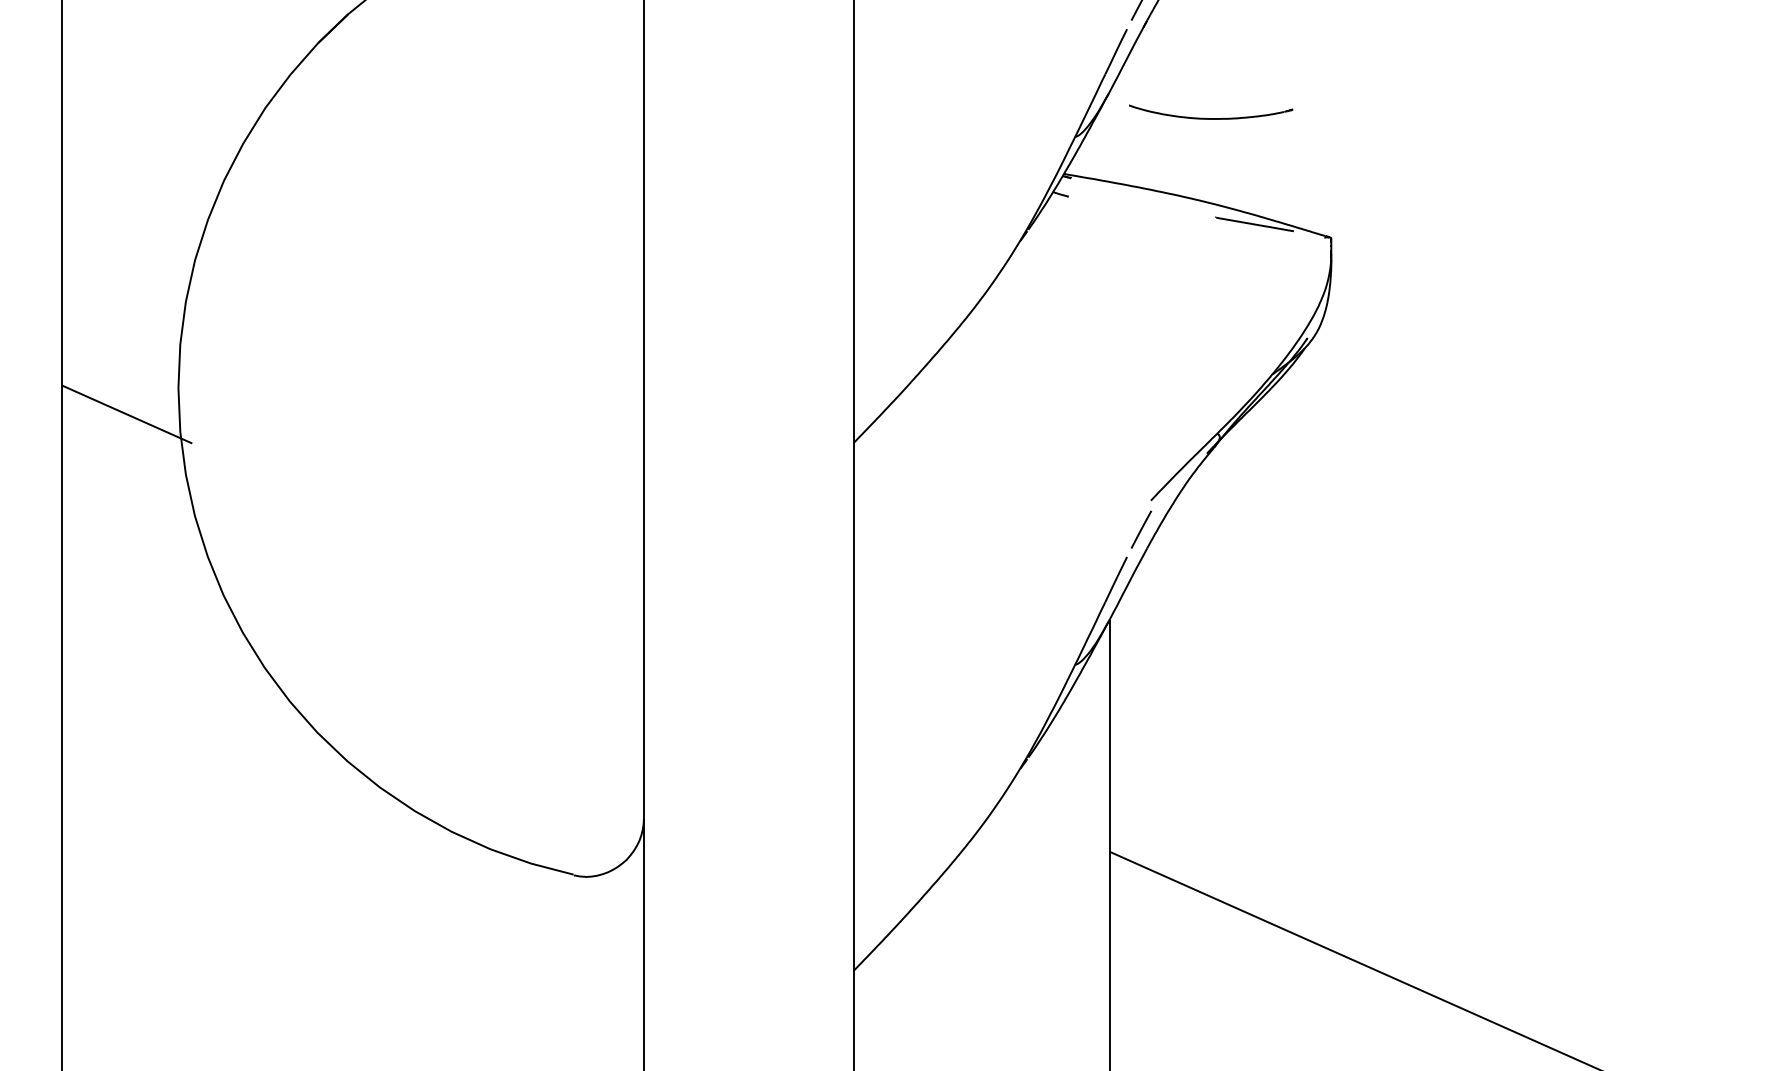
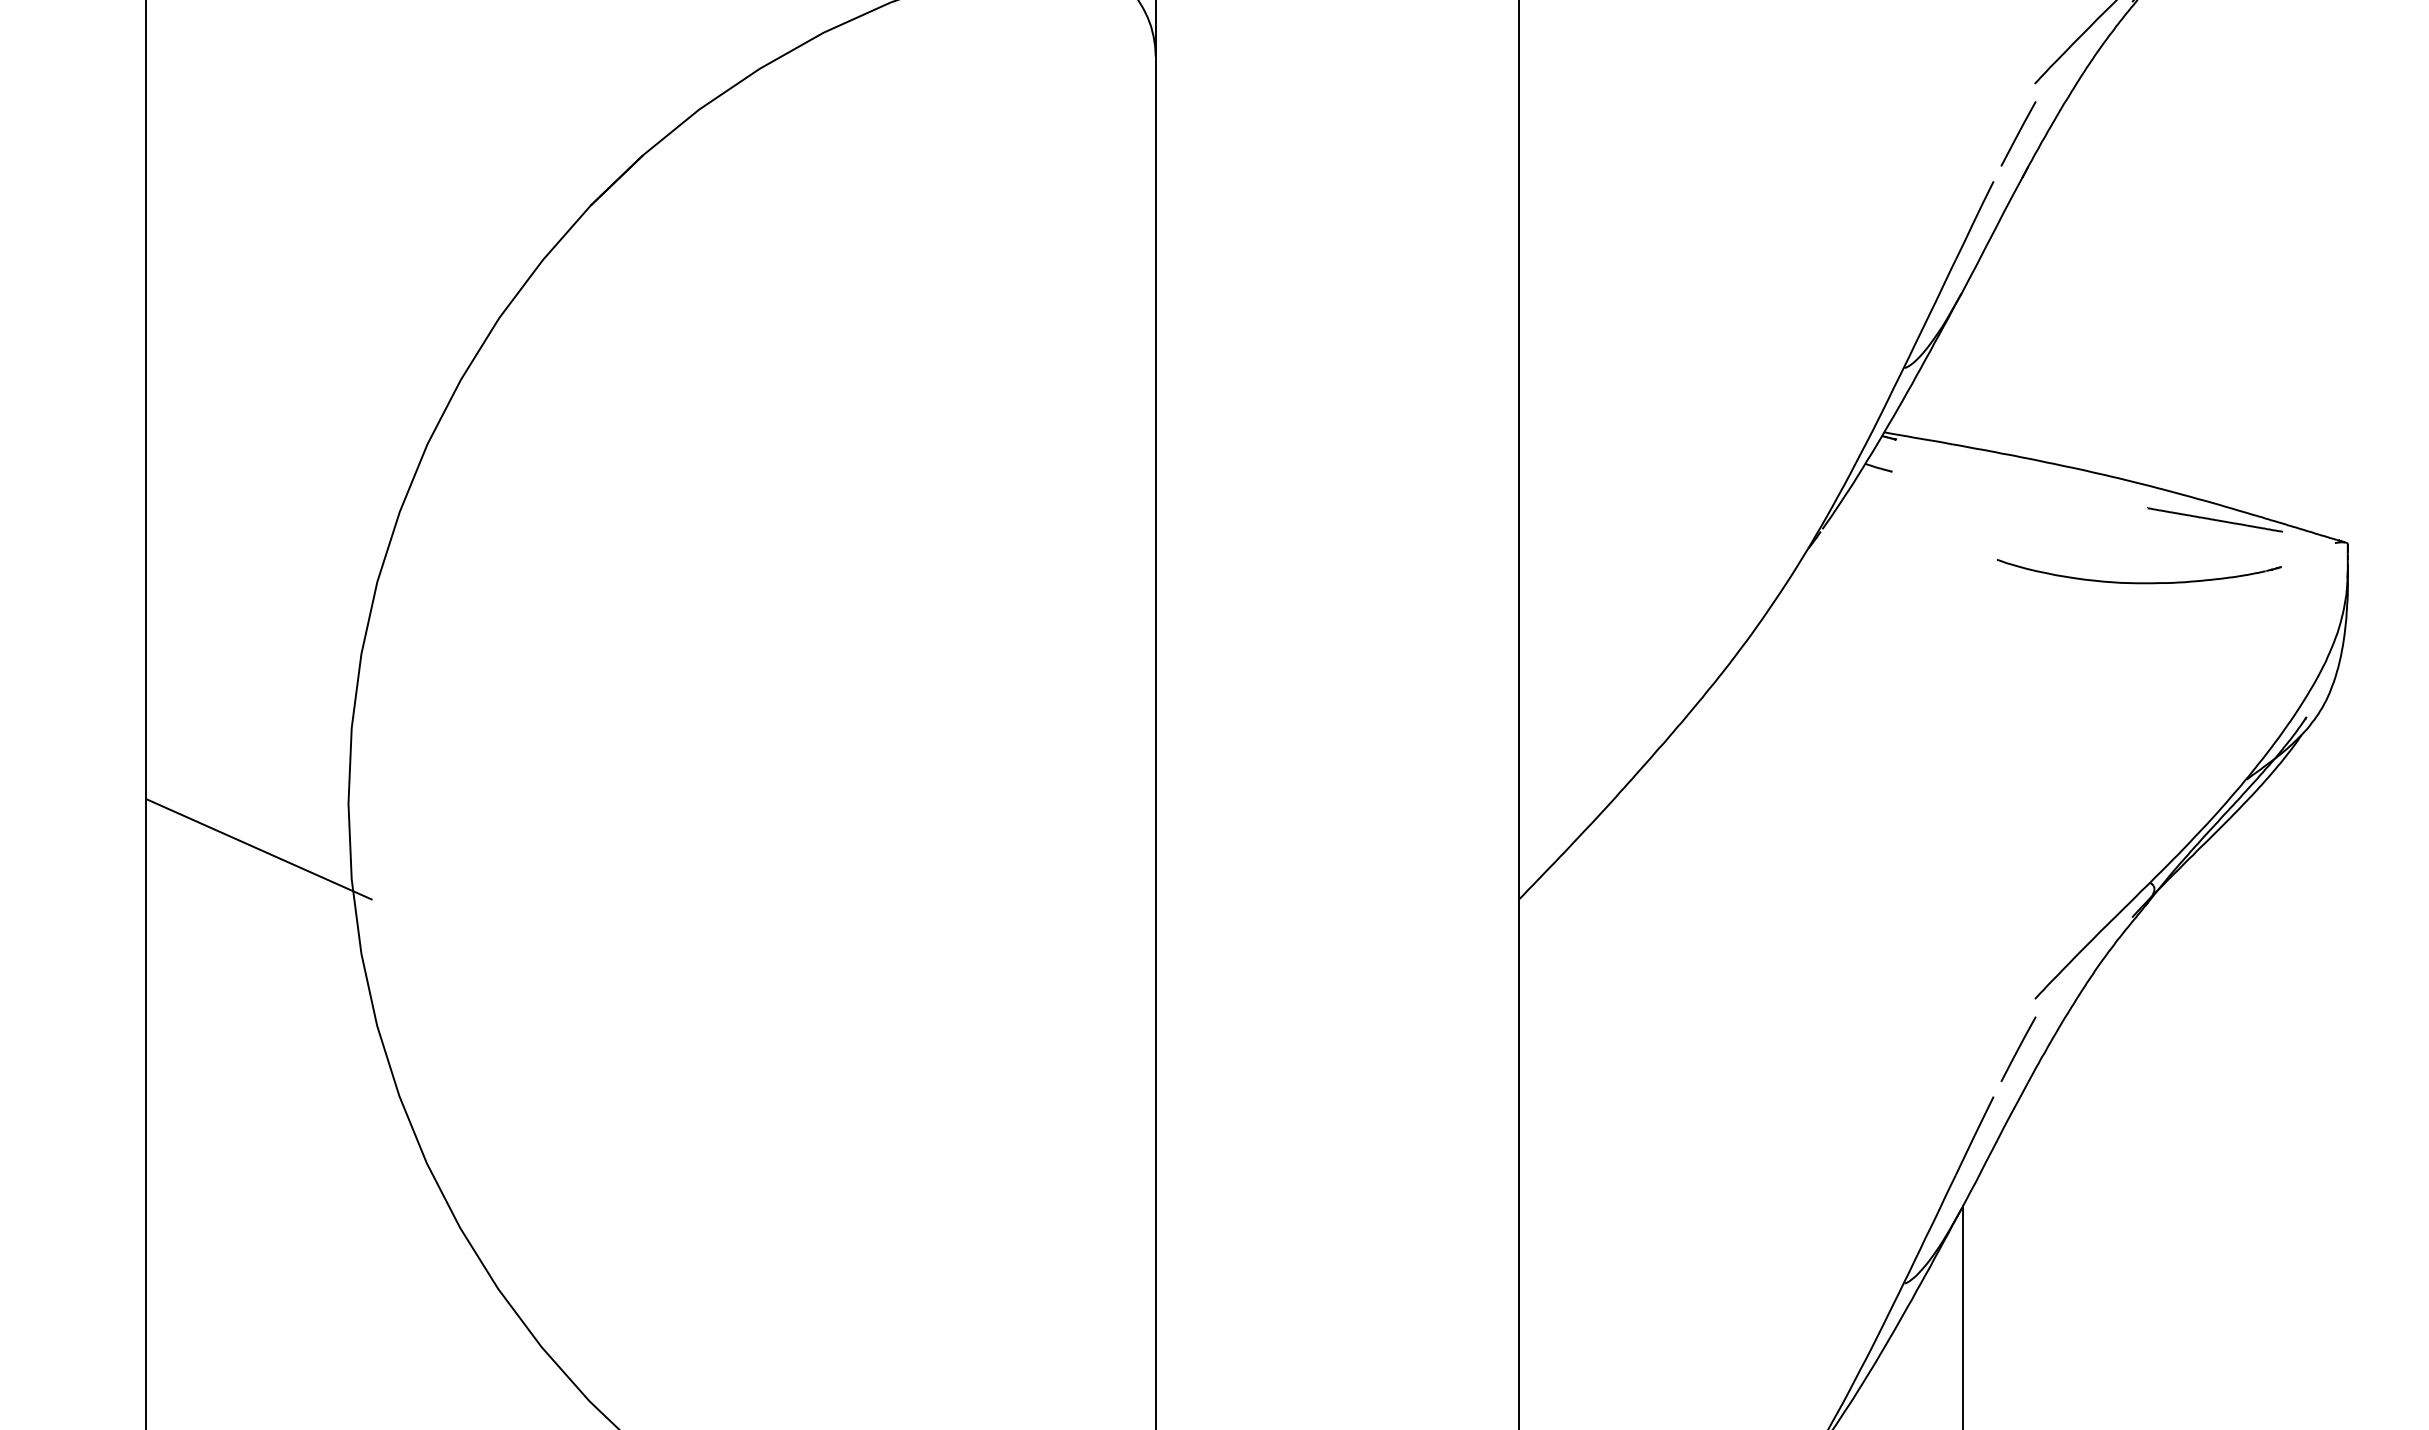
part: (1211, 118) -> (2140, 582), moved

